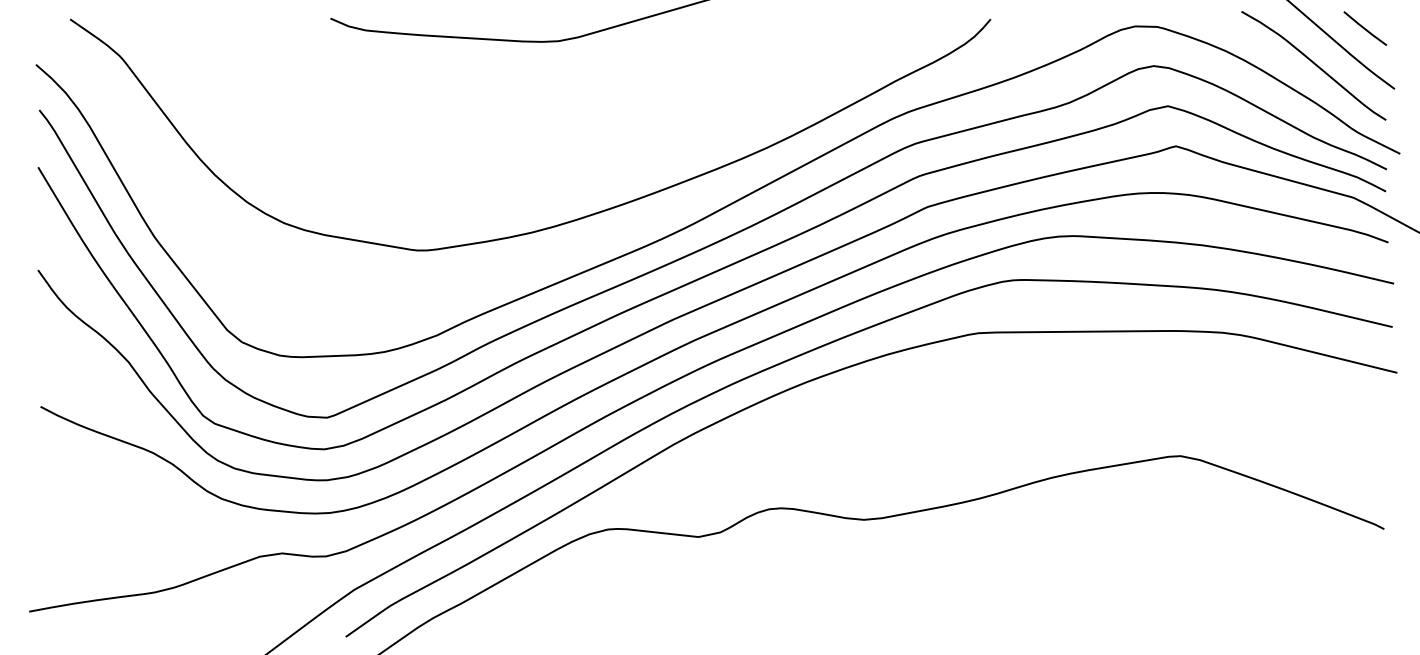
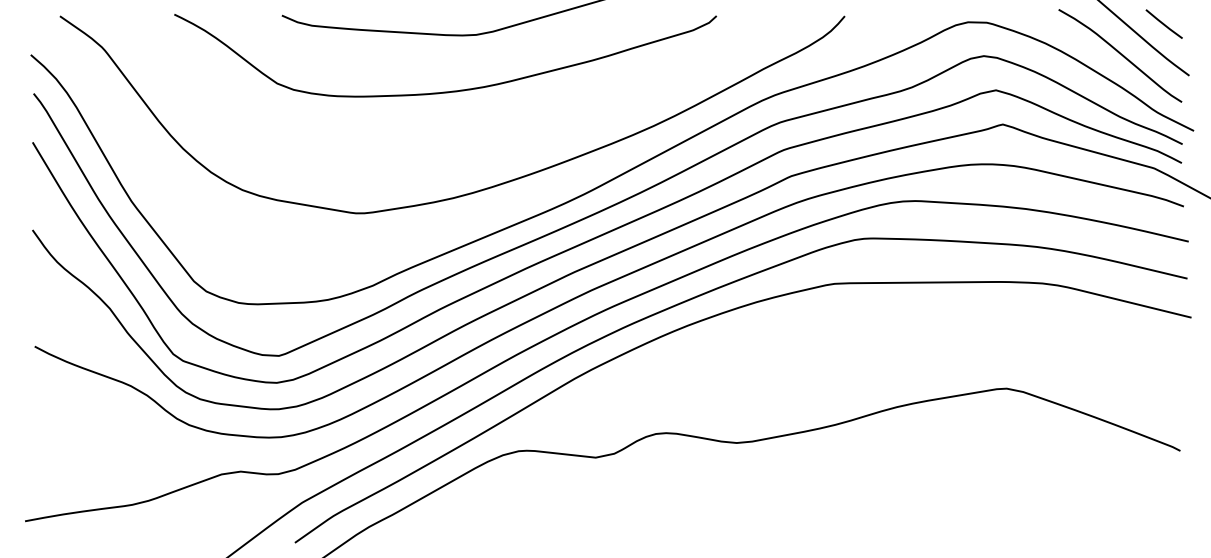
curve: (531, 106) -> (453, 90), added

